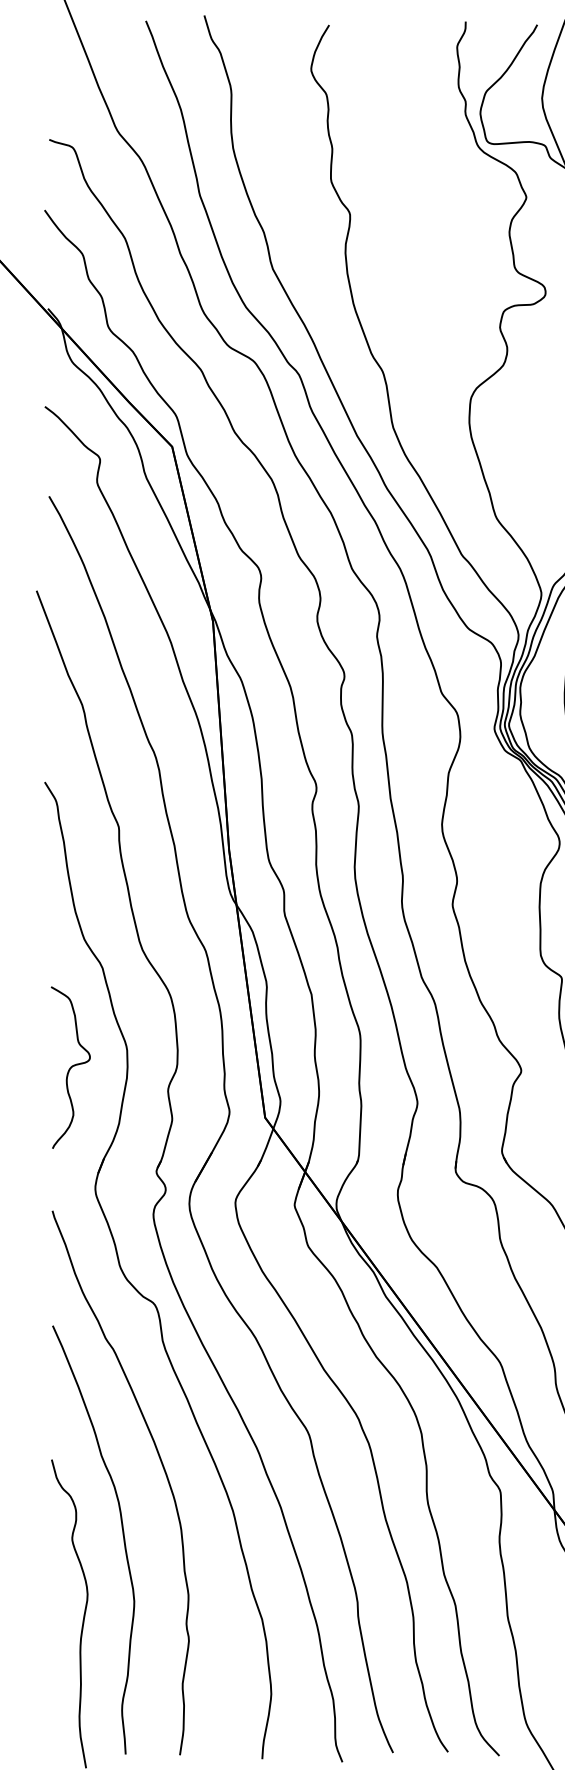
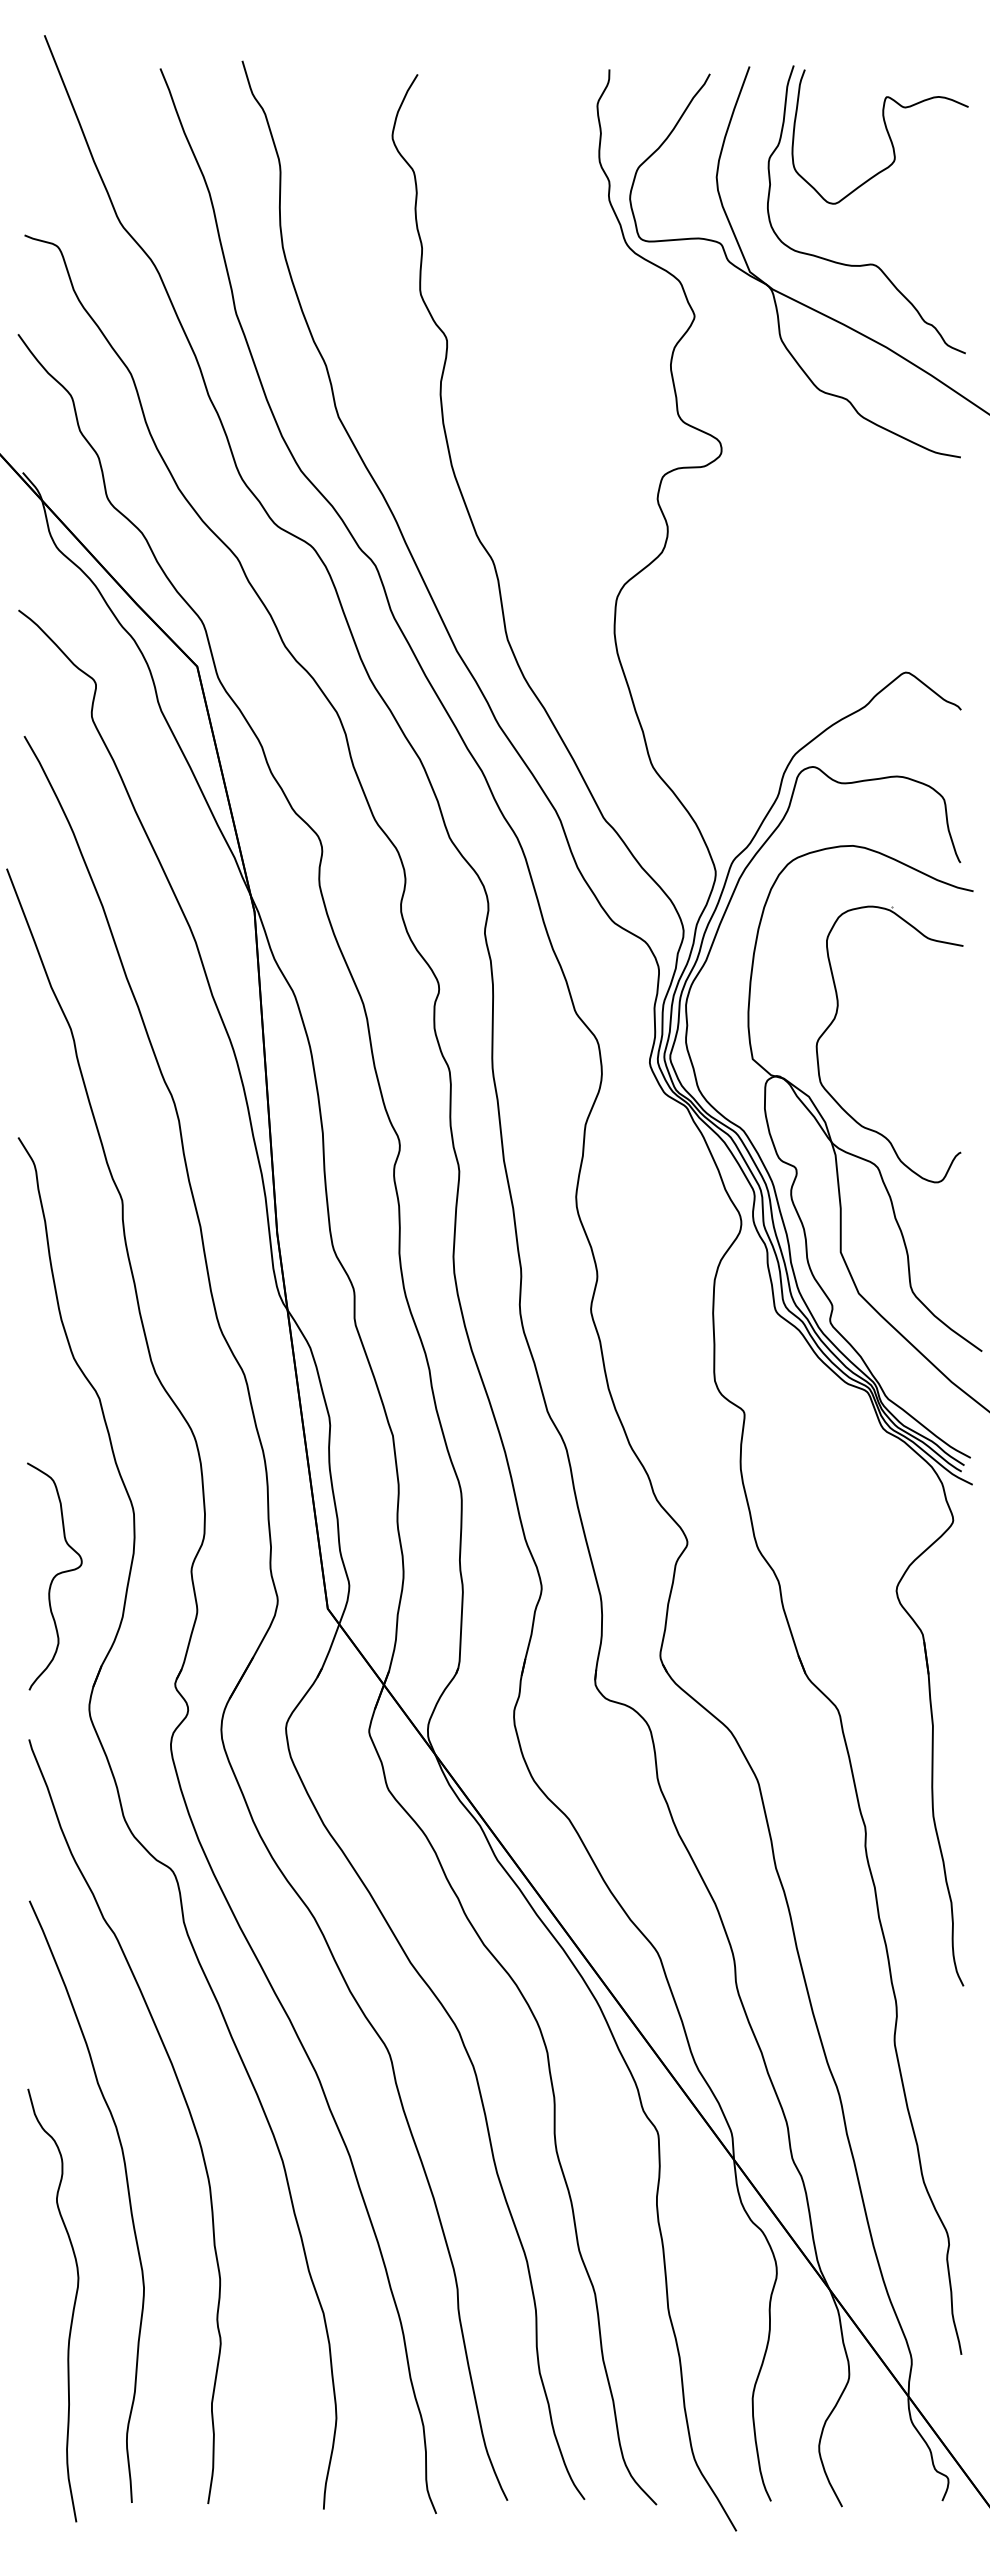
curve: (70, 1067) -> (54, 1576), moved

